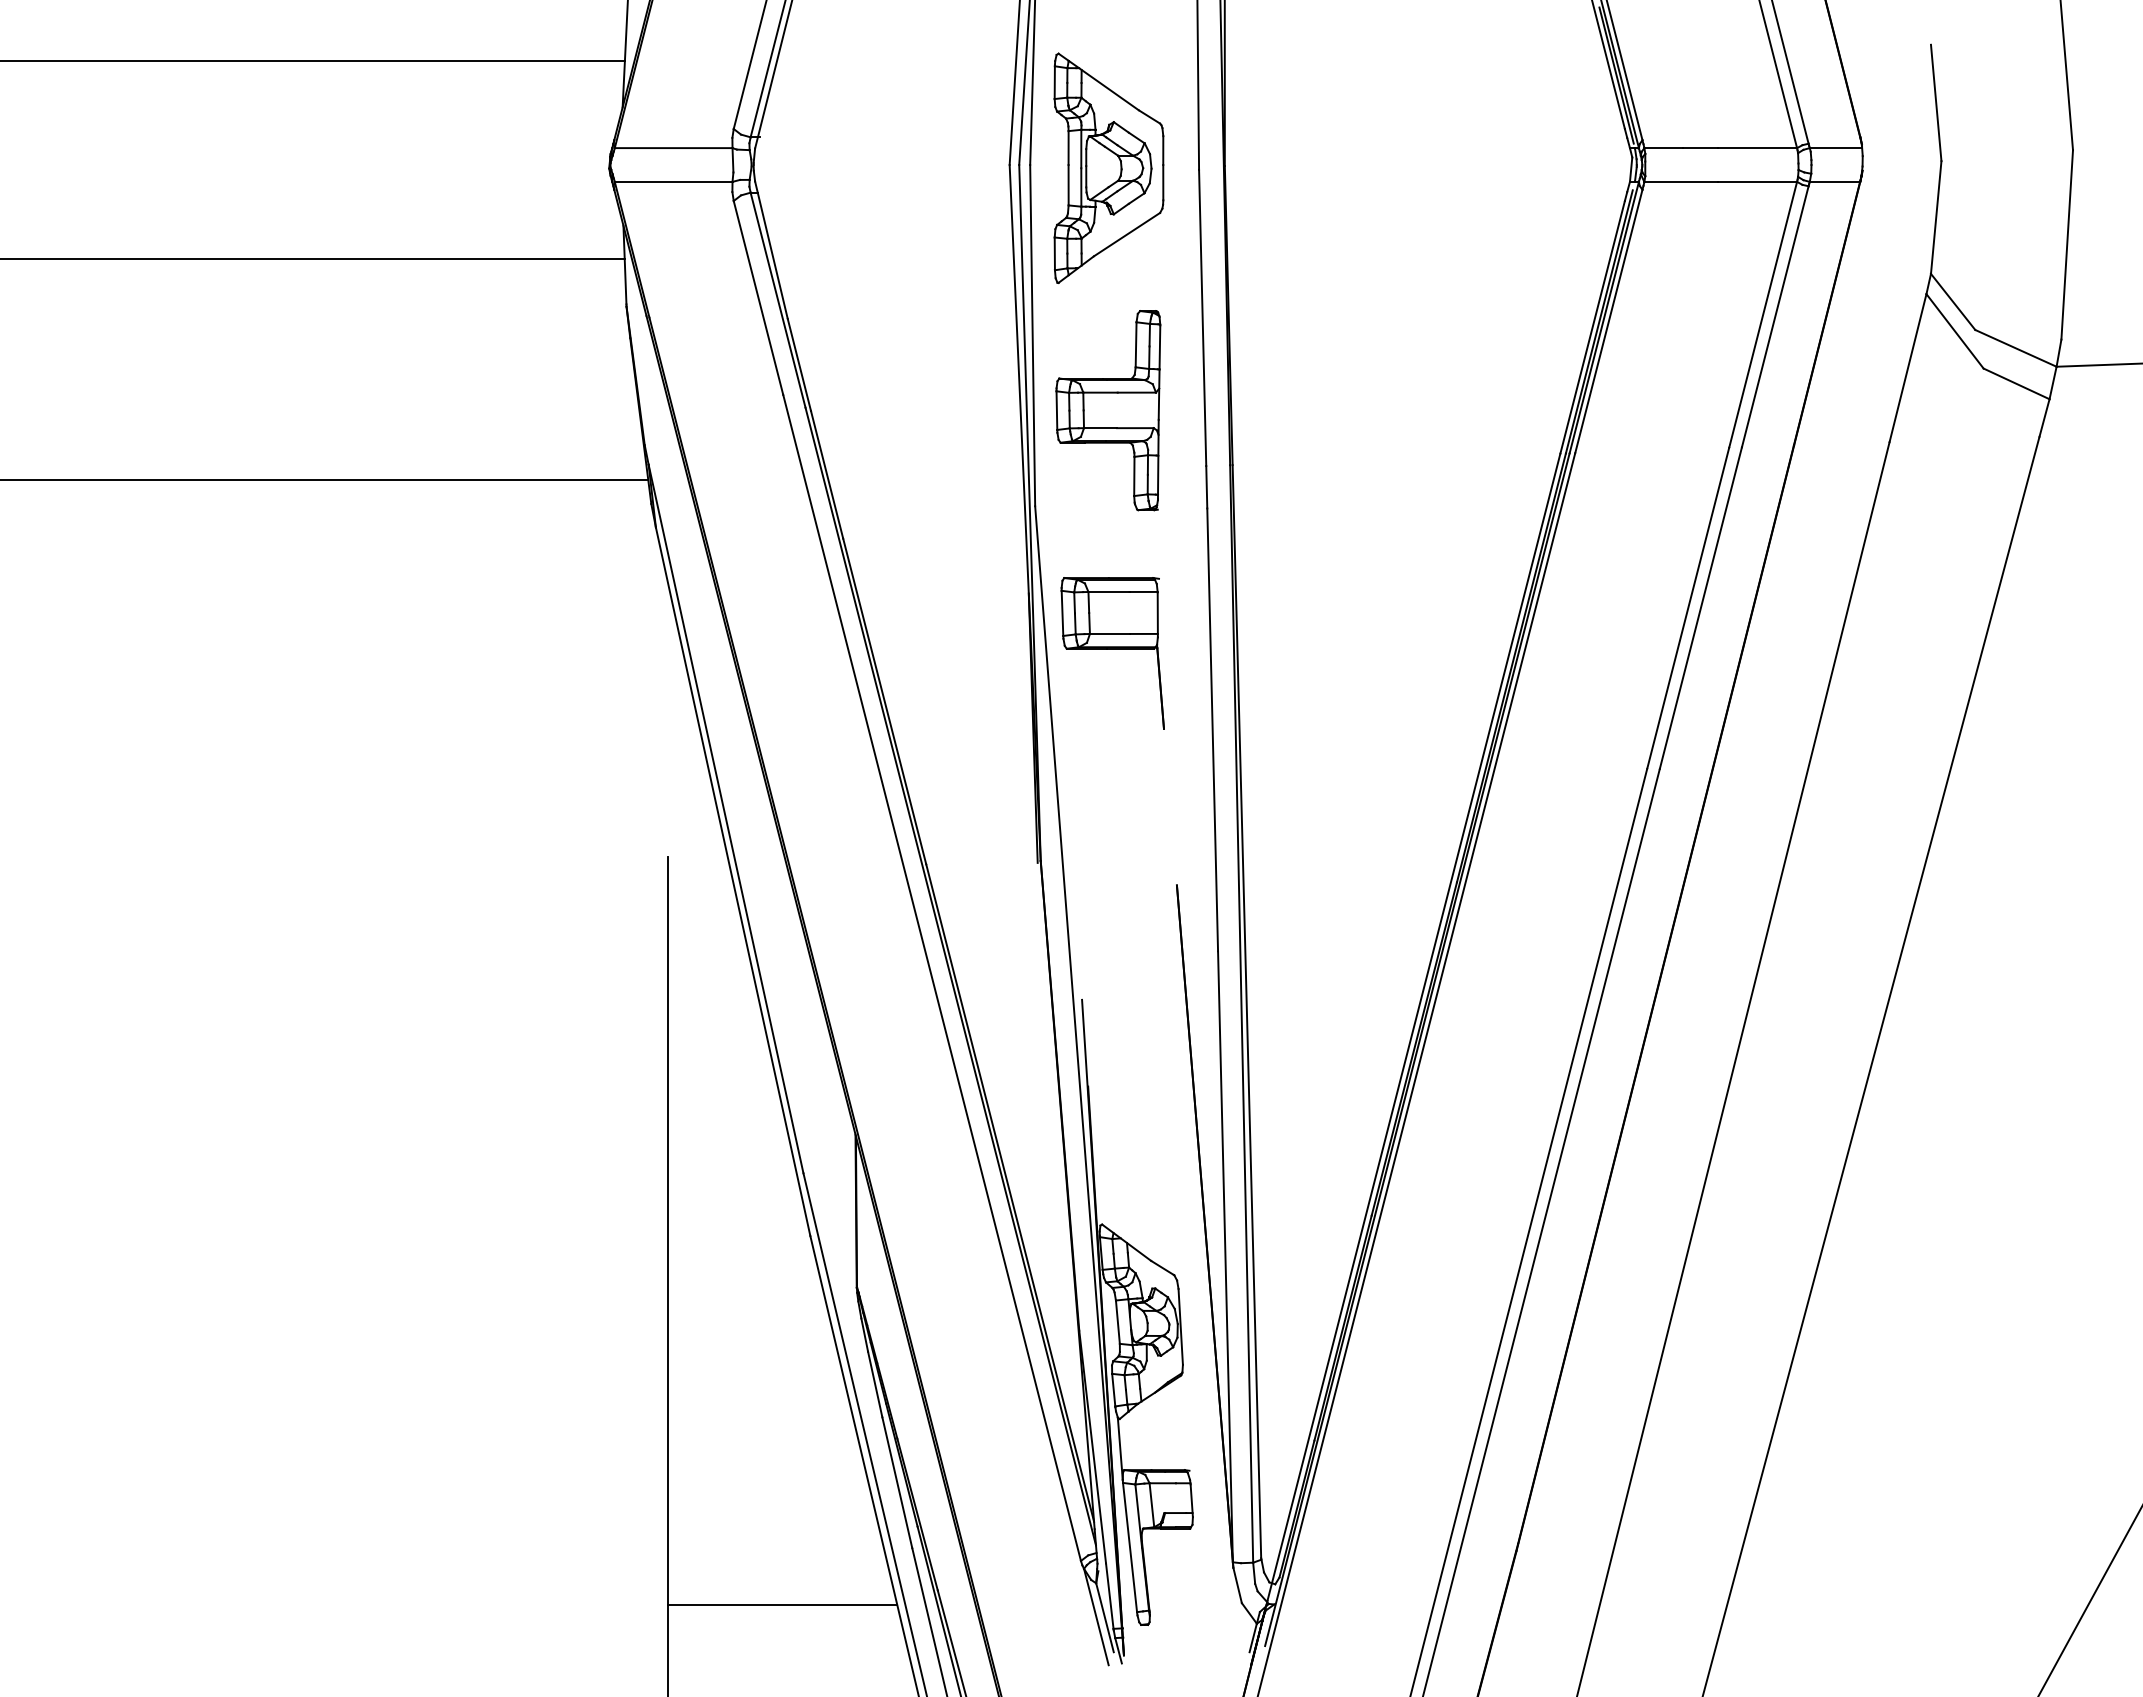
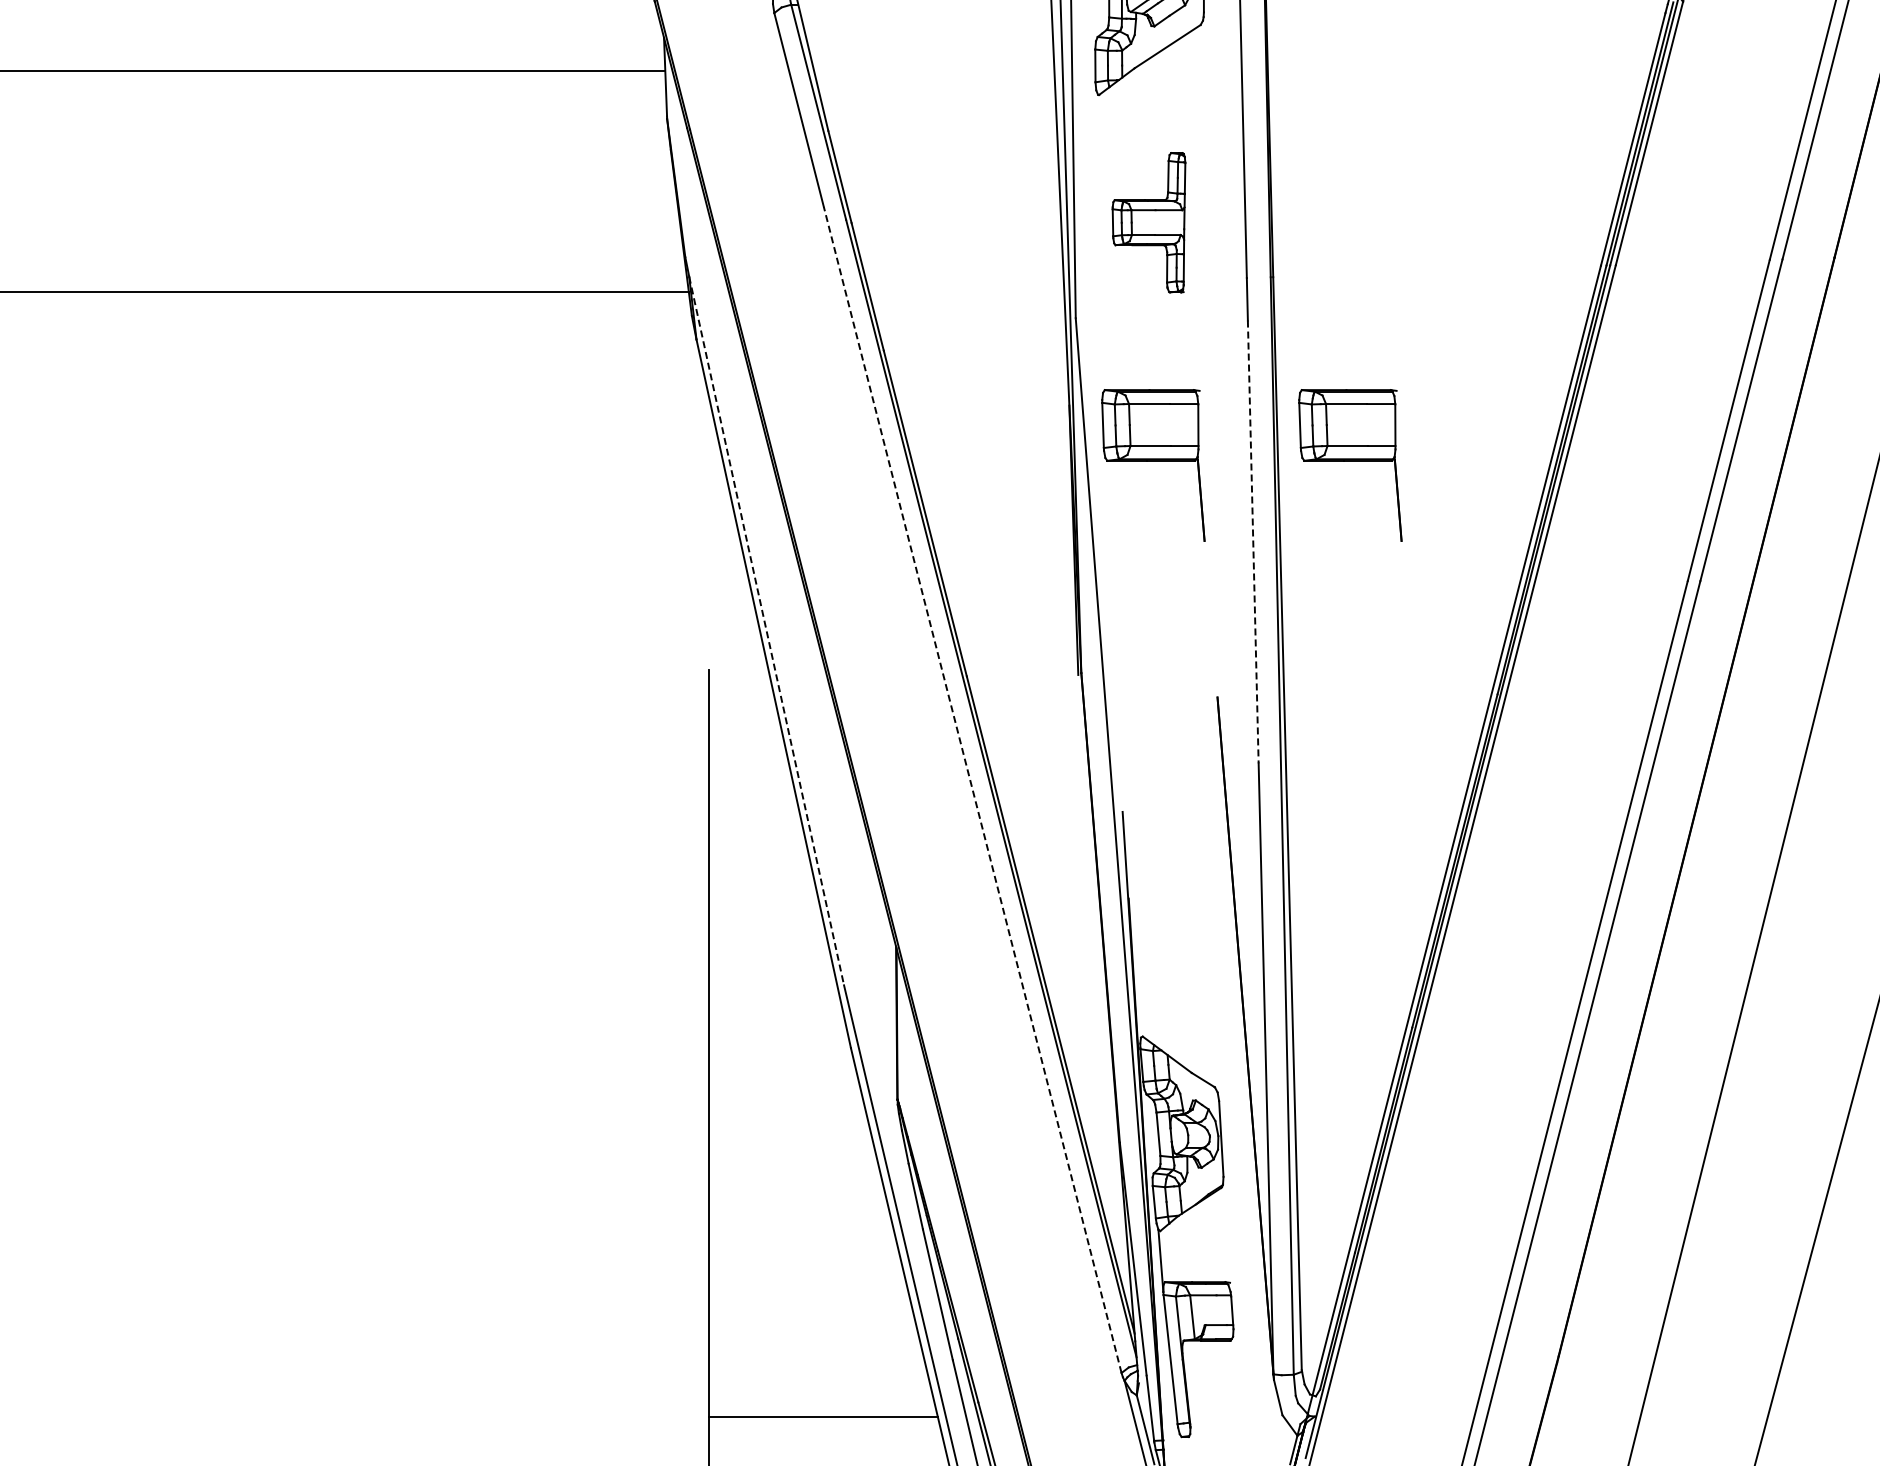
part: (1108, 410) -> (1149, 222), size x0.7
part: (1309, 653) -> (1350, 465), added
line: (1212, 730) -> (1253, 542), solid -> dashed
line: (726, 819) -> (767, 631), solid -> dashed
line: (932, 977) -> (973, 789), solid -> dashed

